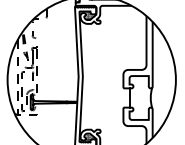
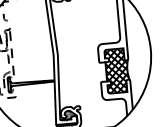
hatch: (140, 97) -> (117, 70), added

